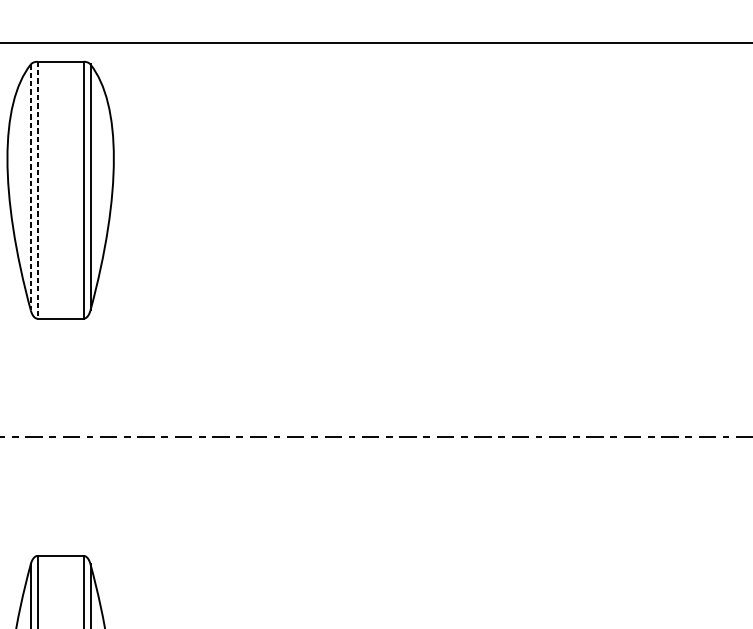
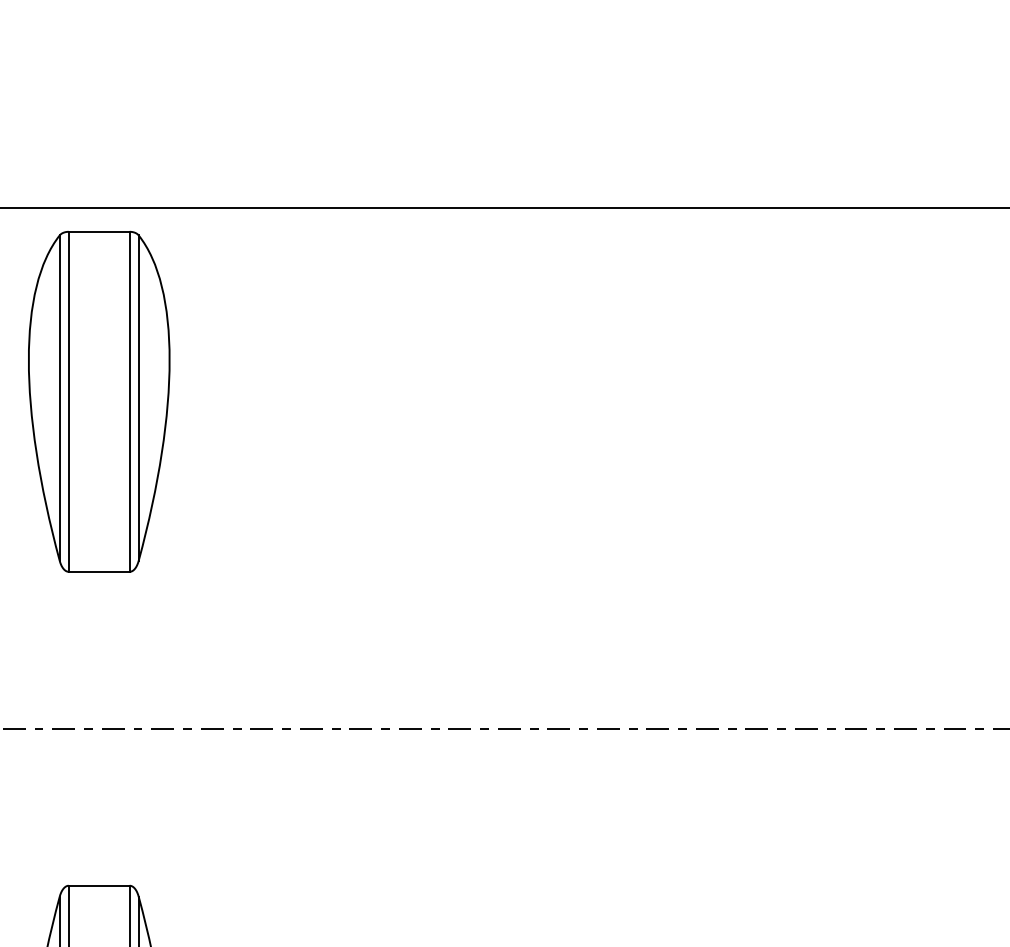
line: (30, 187) -> (59, 398), dashed -> solid
line: (37, 189) -> (68, 401), dashed -> solid

